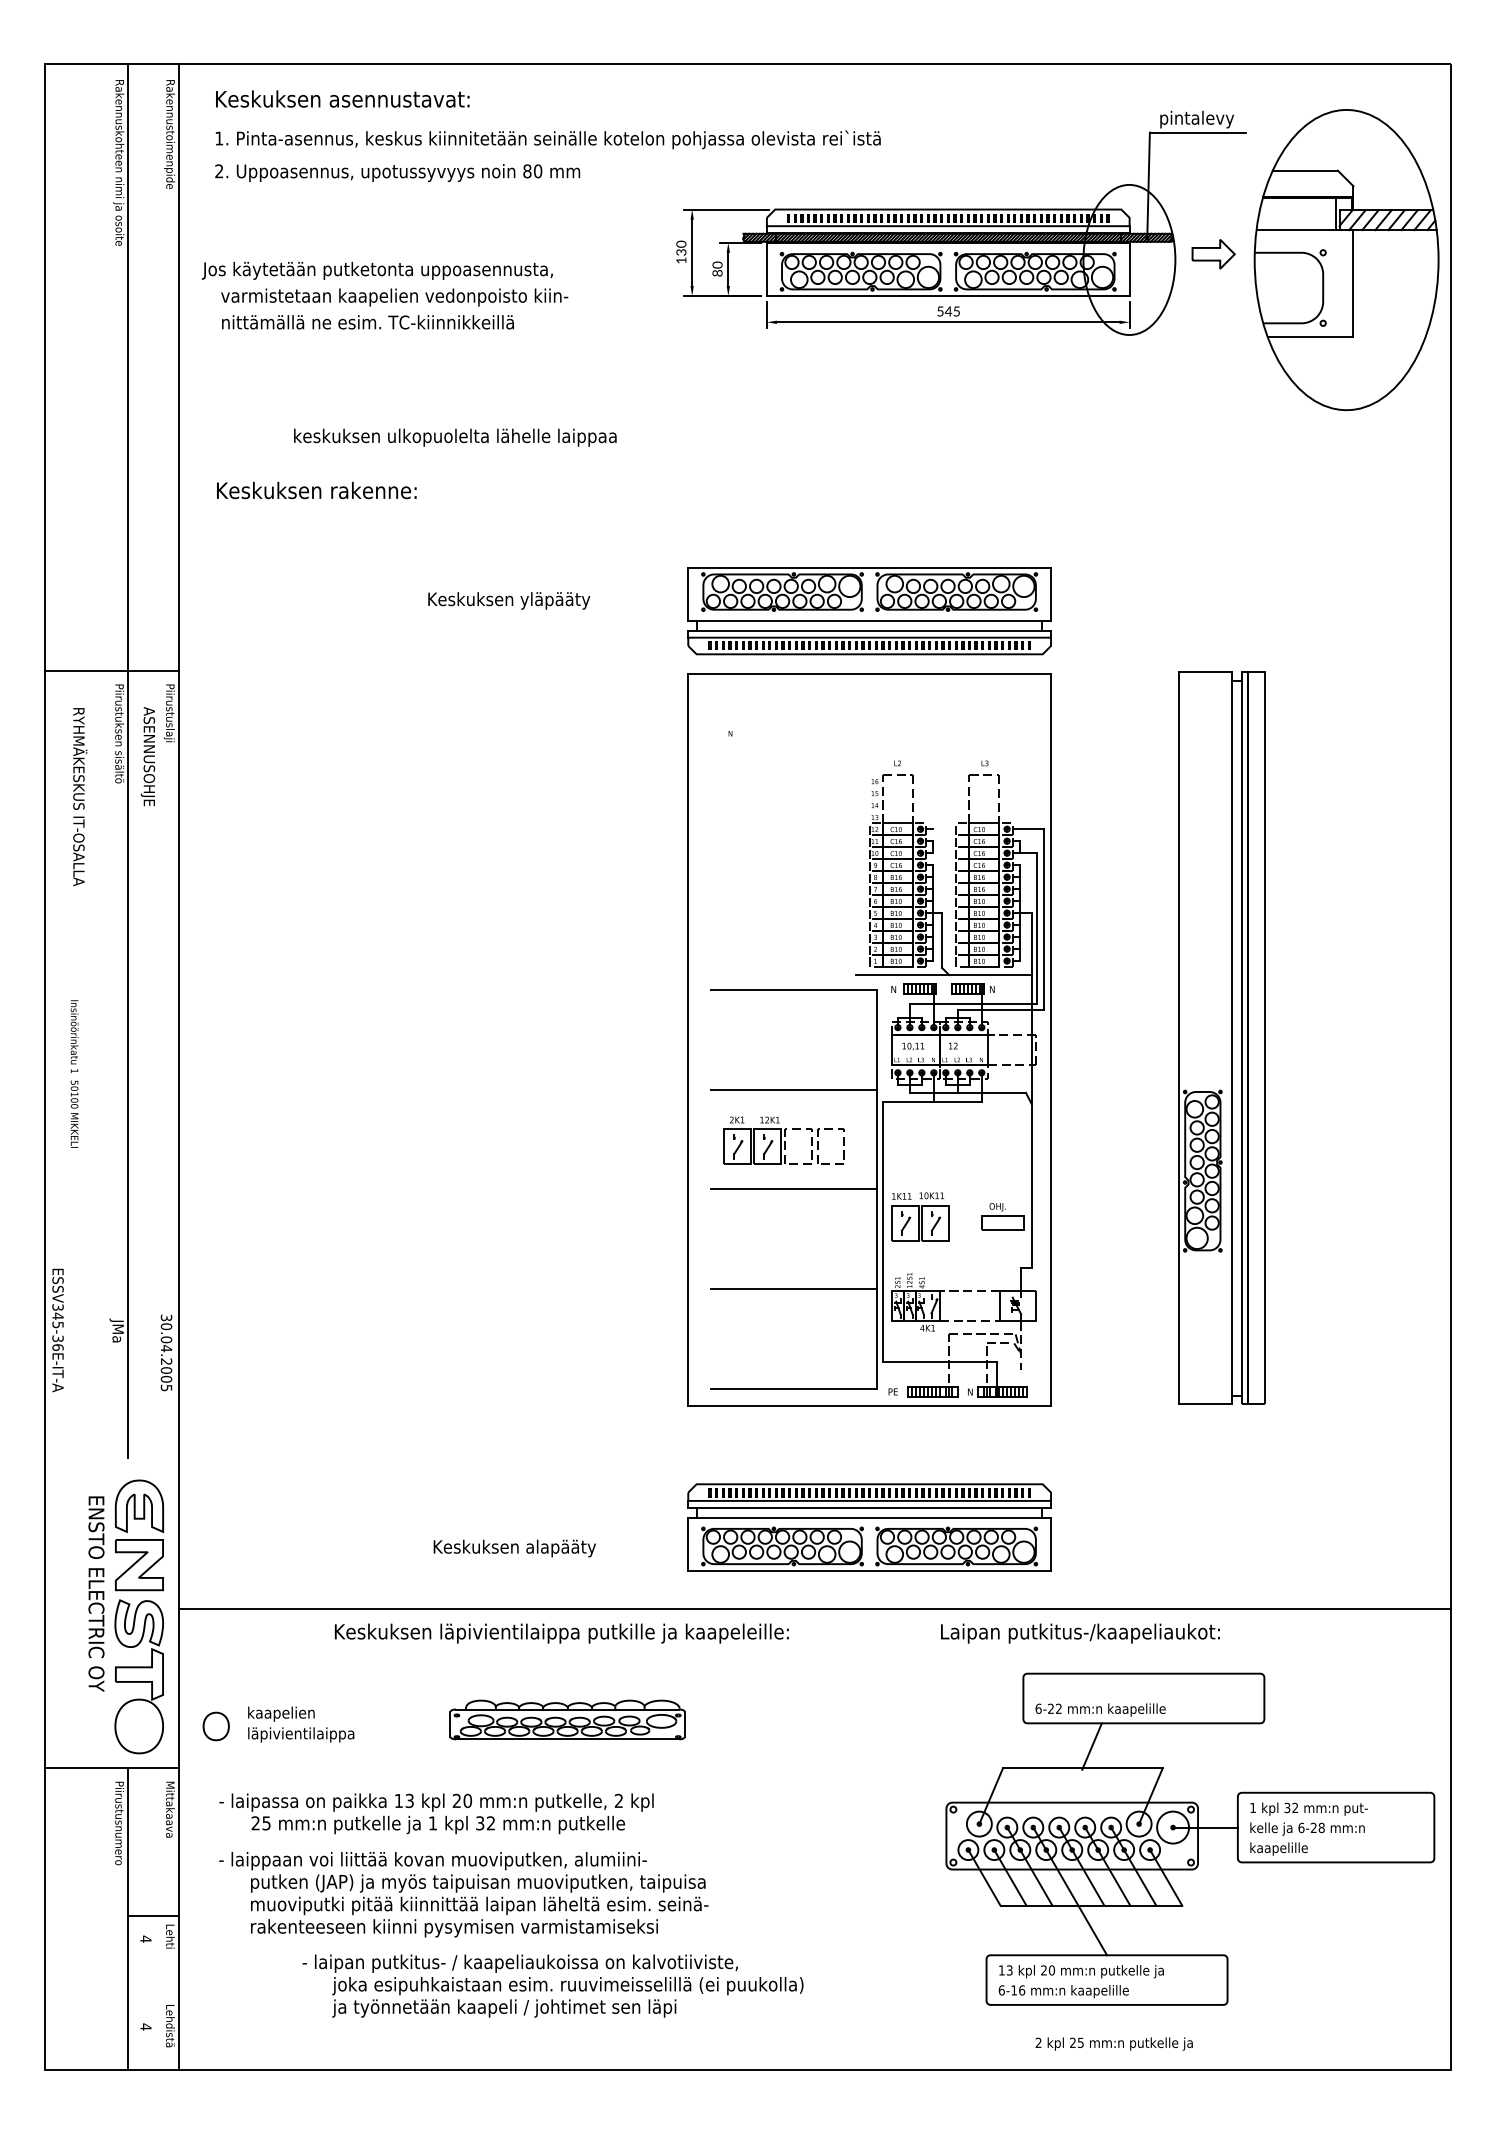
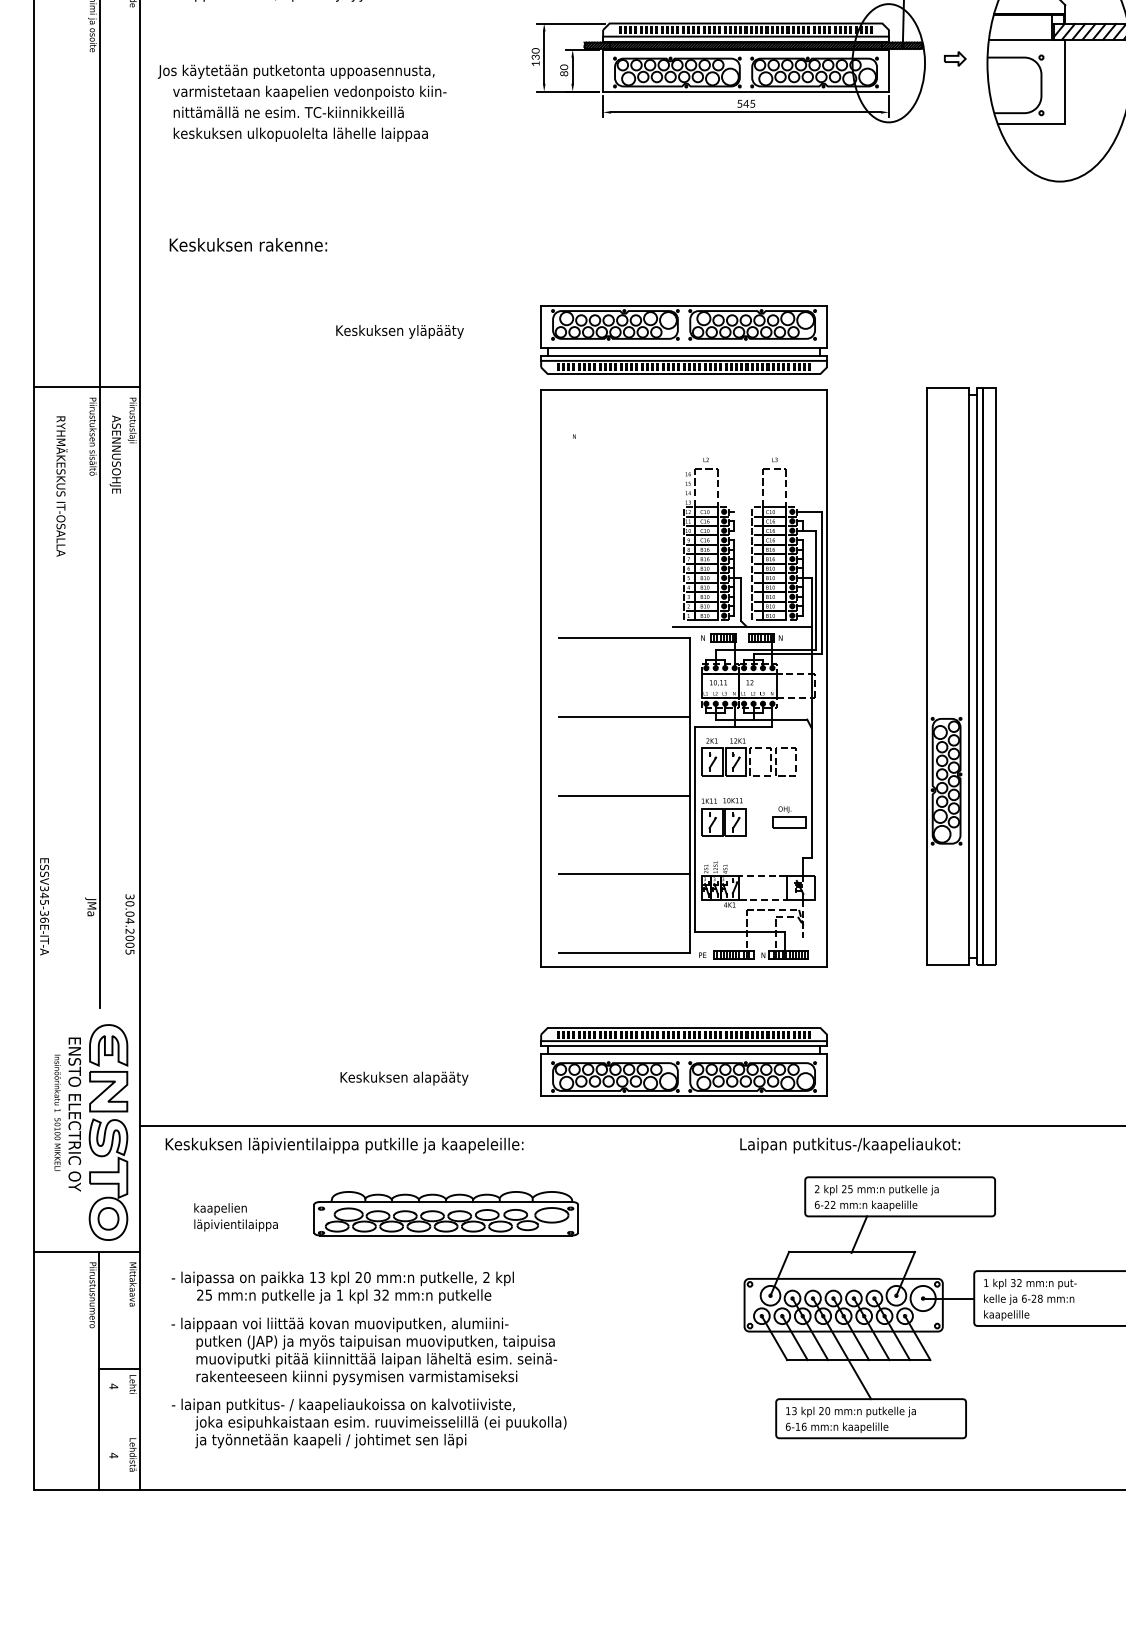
part: (1213, 254) -> (955, 58), size x0.62
text: (455, 437) -> (300, 134), moved
text: (74, 1073) -> (57, 1112), moved
part: (783, 1140) -> (748, 757), moved
text: (561, 1633) -> (344, 1145), moved
part: (567, 1719) -> (445, 1213), size x1.43
part: (215, 1726) -> (107, 1218), moved
text: (552, 1985) -> (368, 1422), moved
text: (1113, 2043) -> (876, 1189), moved

